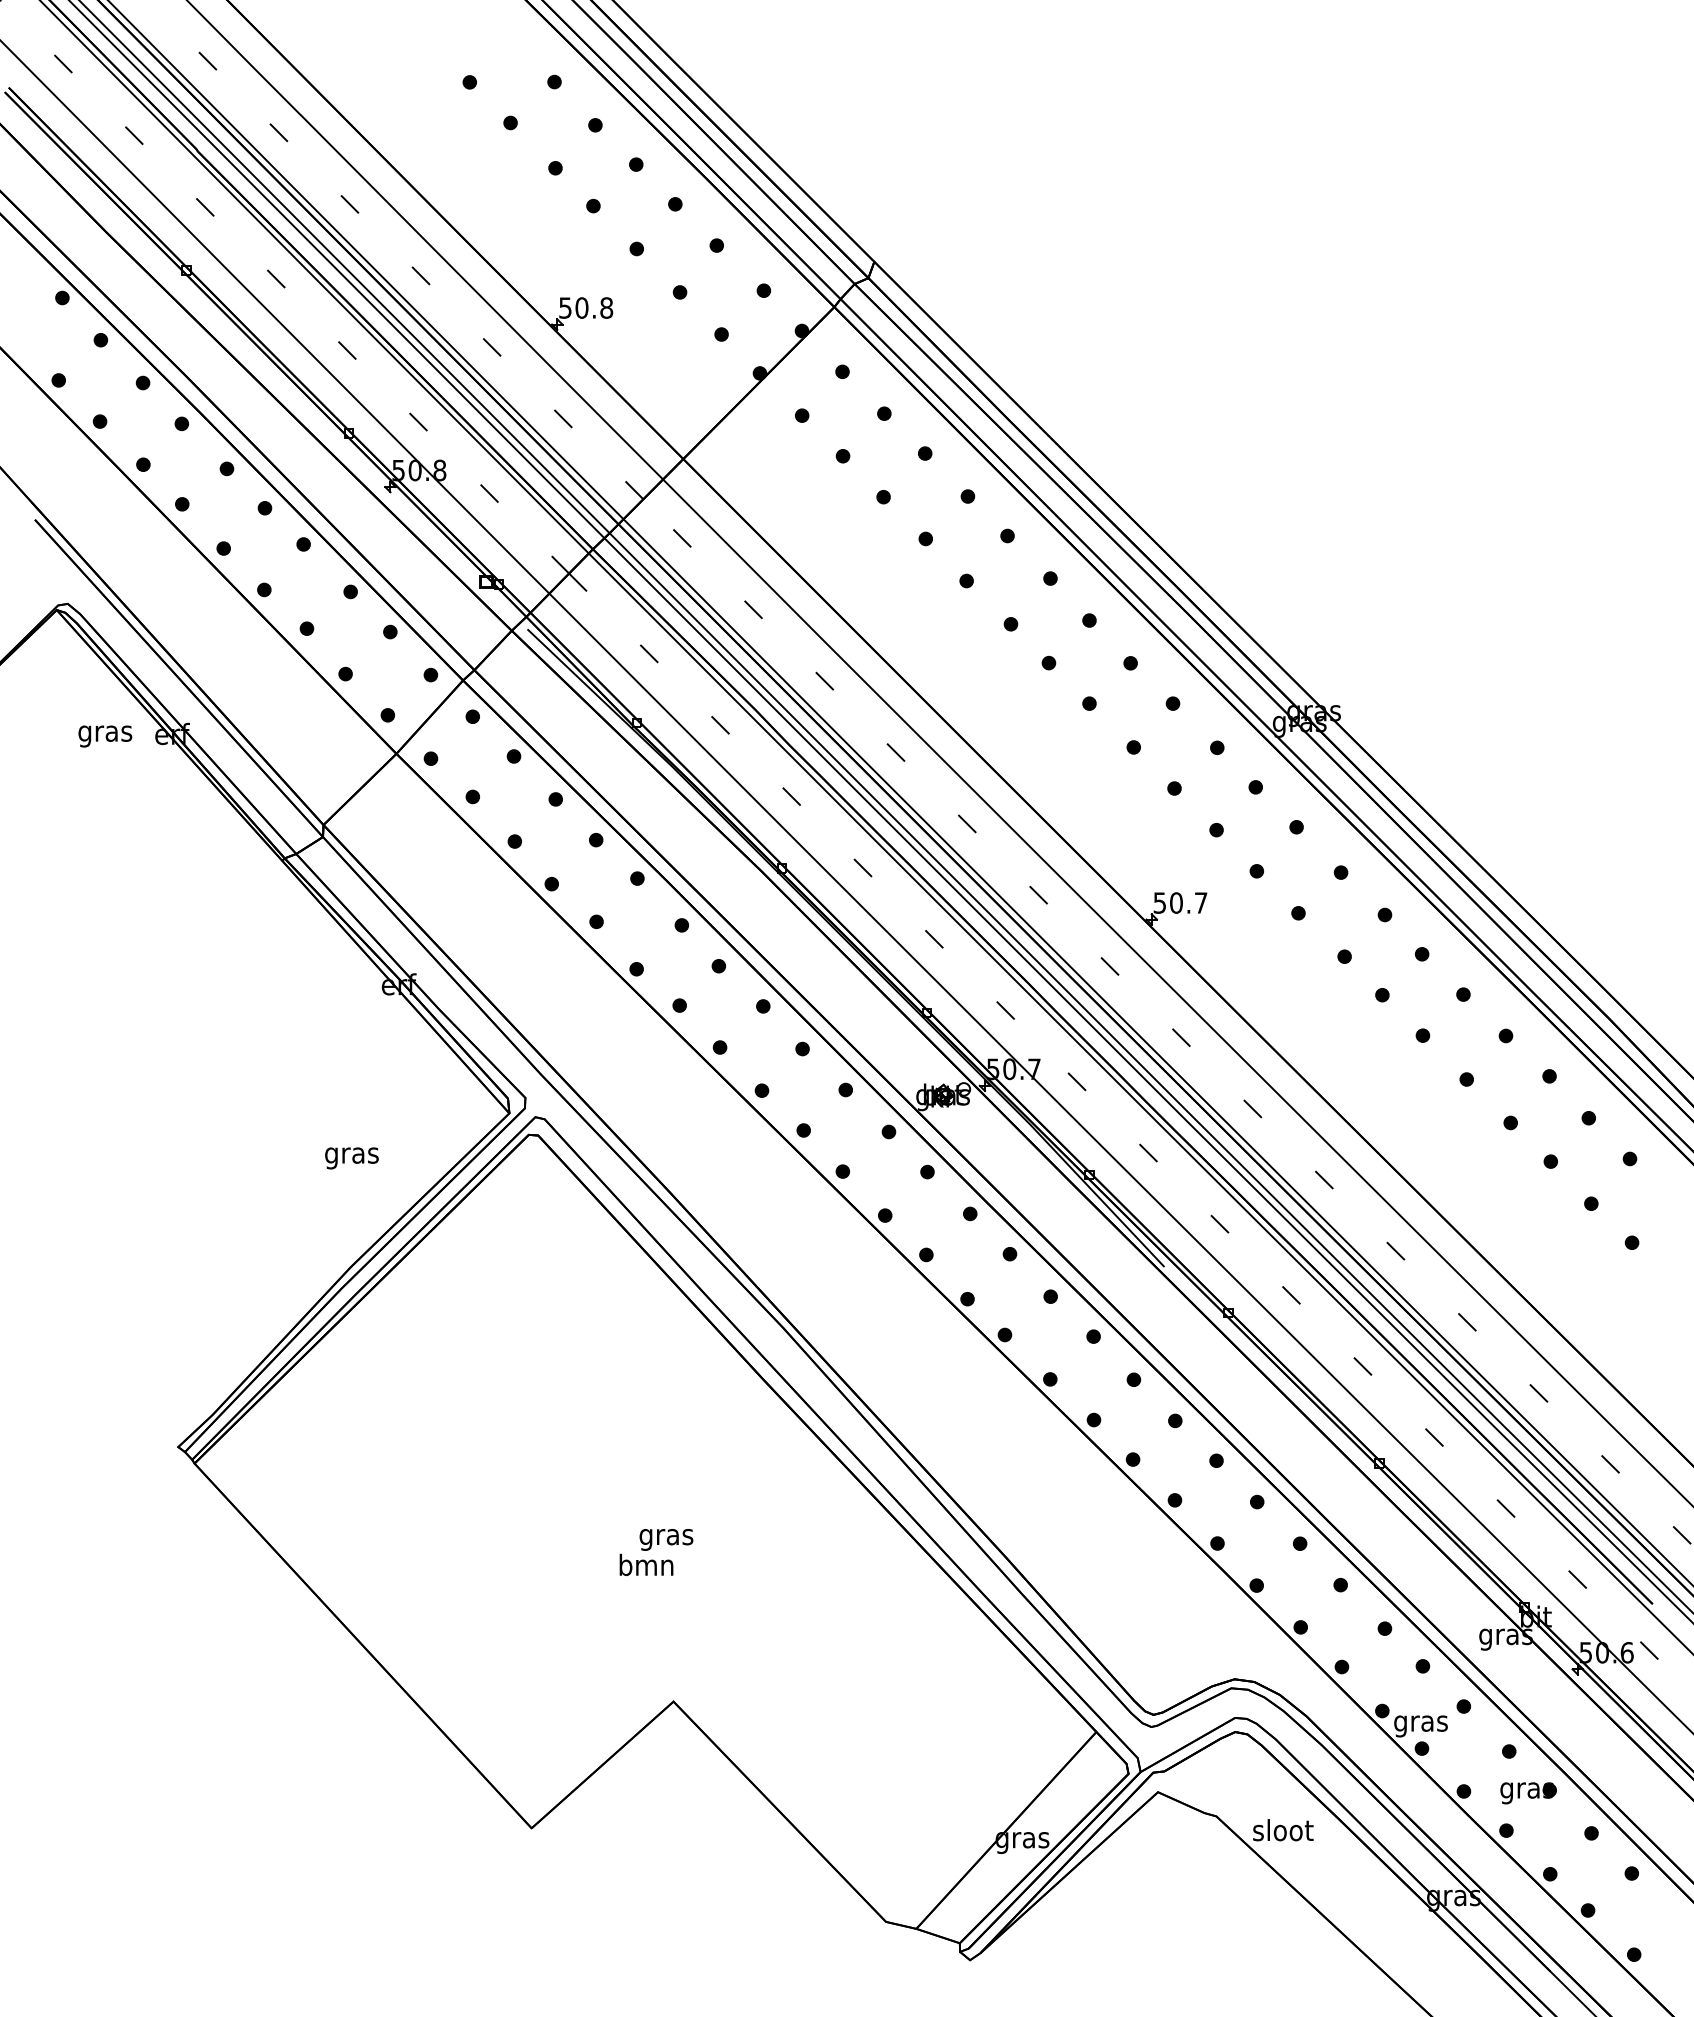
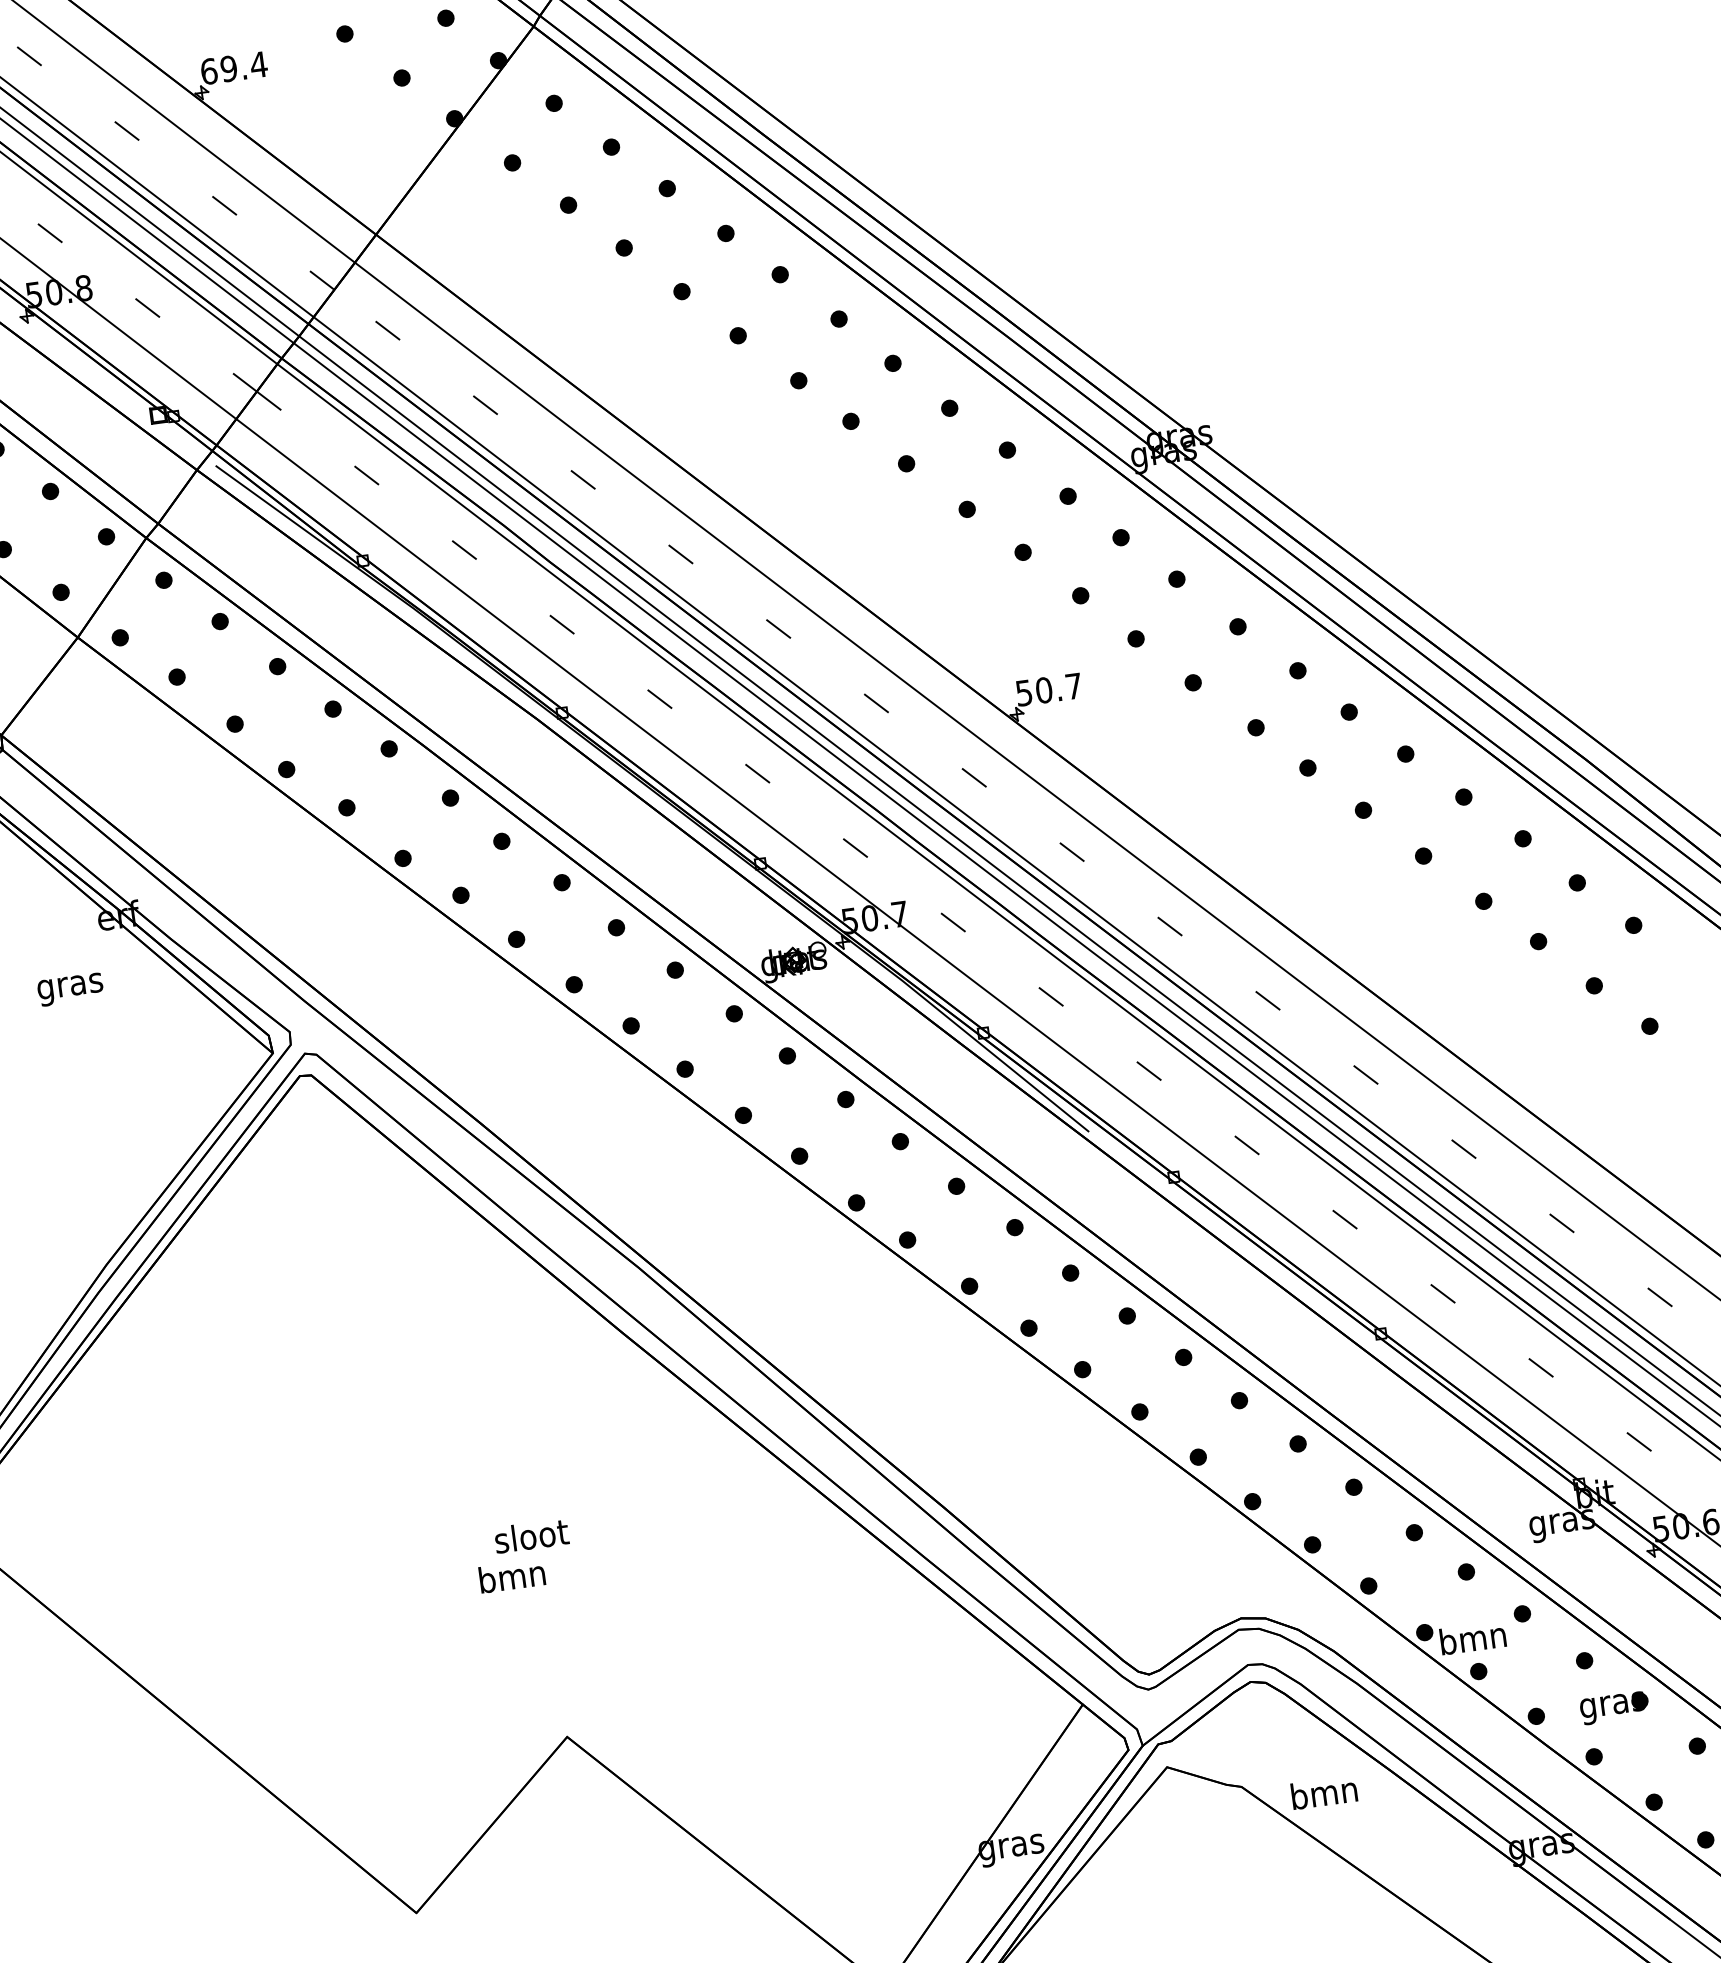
text: (586, 307) -> (234, 67), 50.8 -> 69.4
text: (351, 1158) -> (70, 989), moved
text: (666, 1536) -> (531, 1538), gras -> sloot
text: (1420, 1723) -> (1472, 1641), gras -> bmn
text: (1283, 1830) -> (1324, 1792), sloot -> bmn

